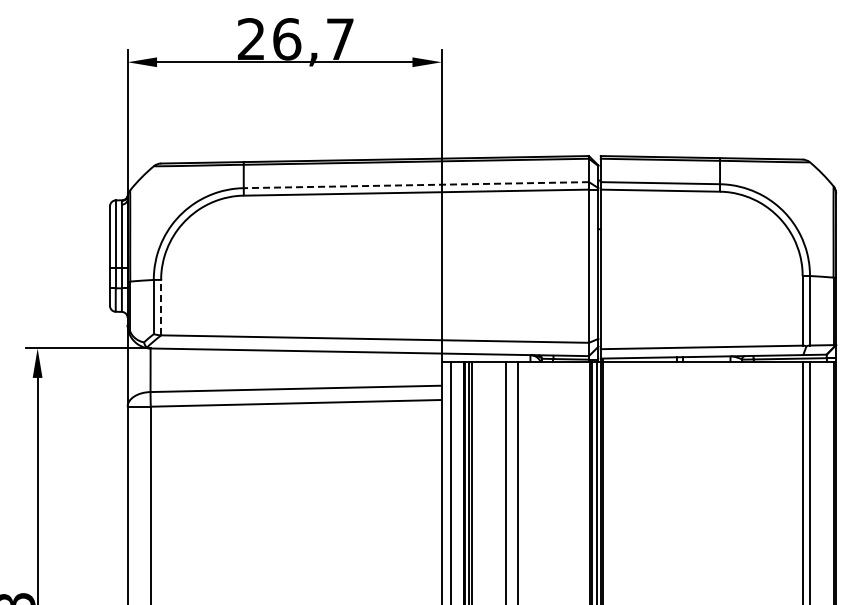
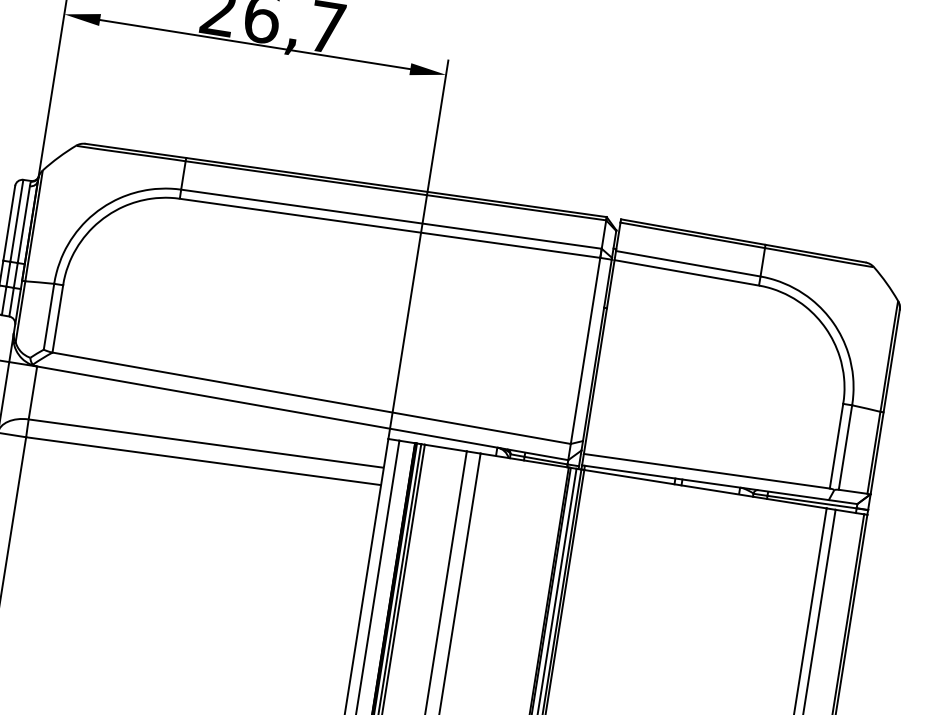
line: (416, 185) -> (391, 219), dashed -> solid
line: (161, 307) -> (58, 318), dashed -> solid

